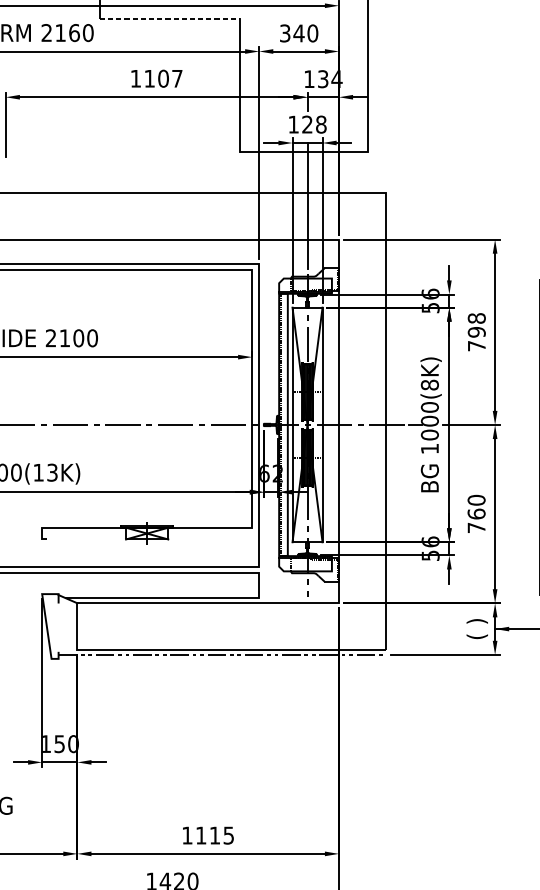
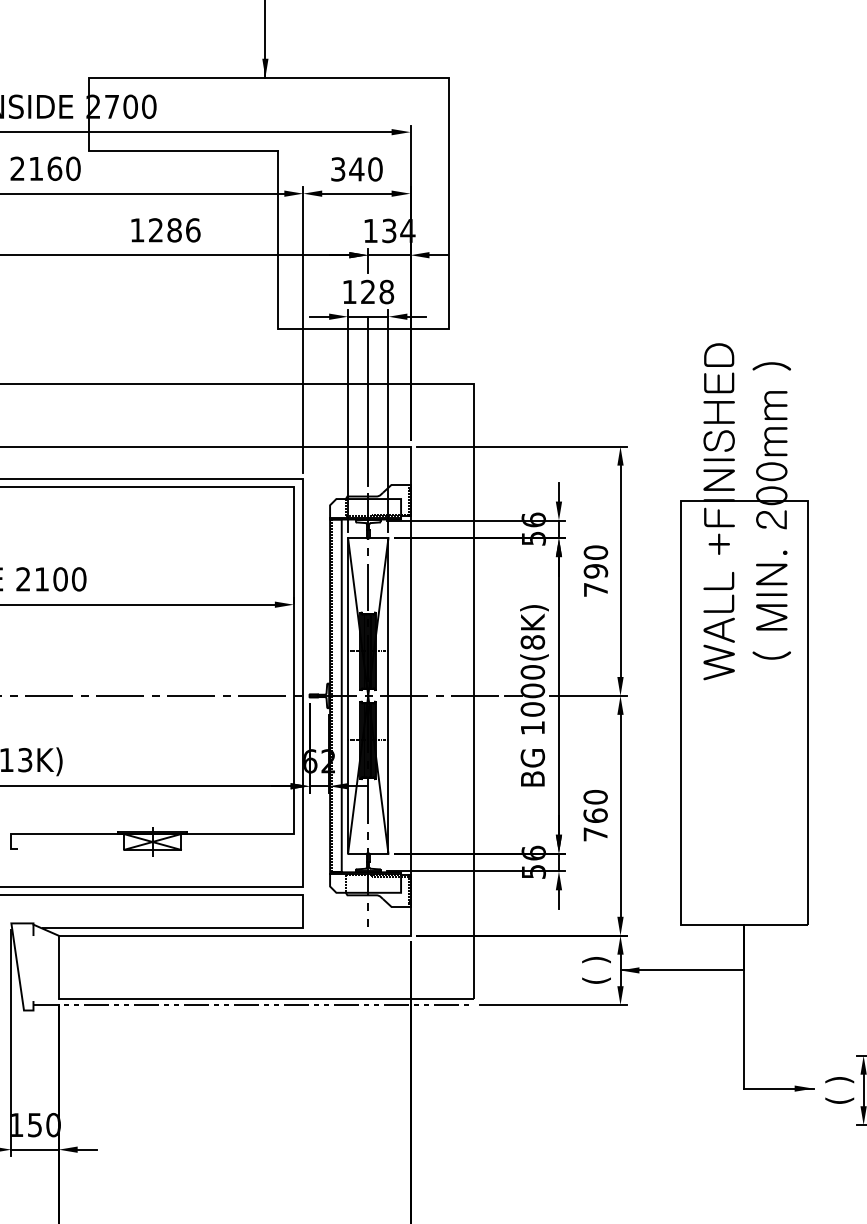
line: (170, 19) -> (183, 150), dashed -> solid
text: (163, 78) -> (174, 230), 1107 -> 1286
text: (476, 318) -> (595, 552), 798 -> 790

